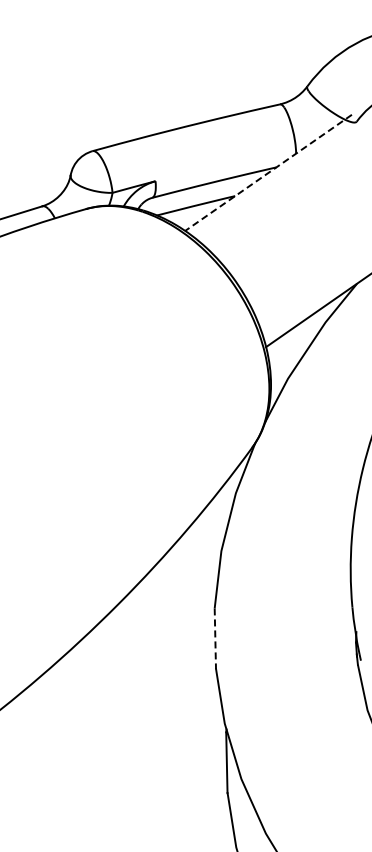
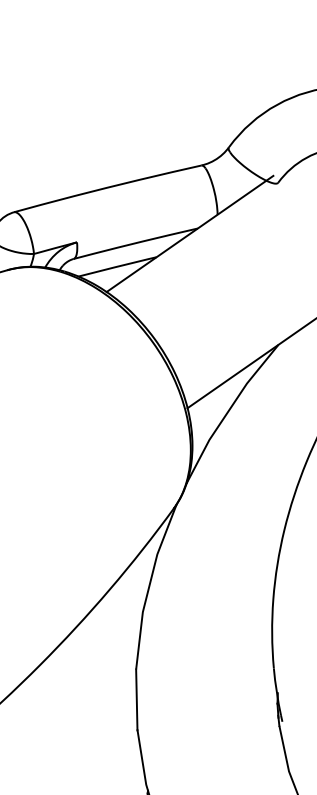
line: (268, 172) -> (189, 233), dashed -> solid
line: (215, 639) -> (136, 700), dashed -> solid

